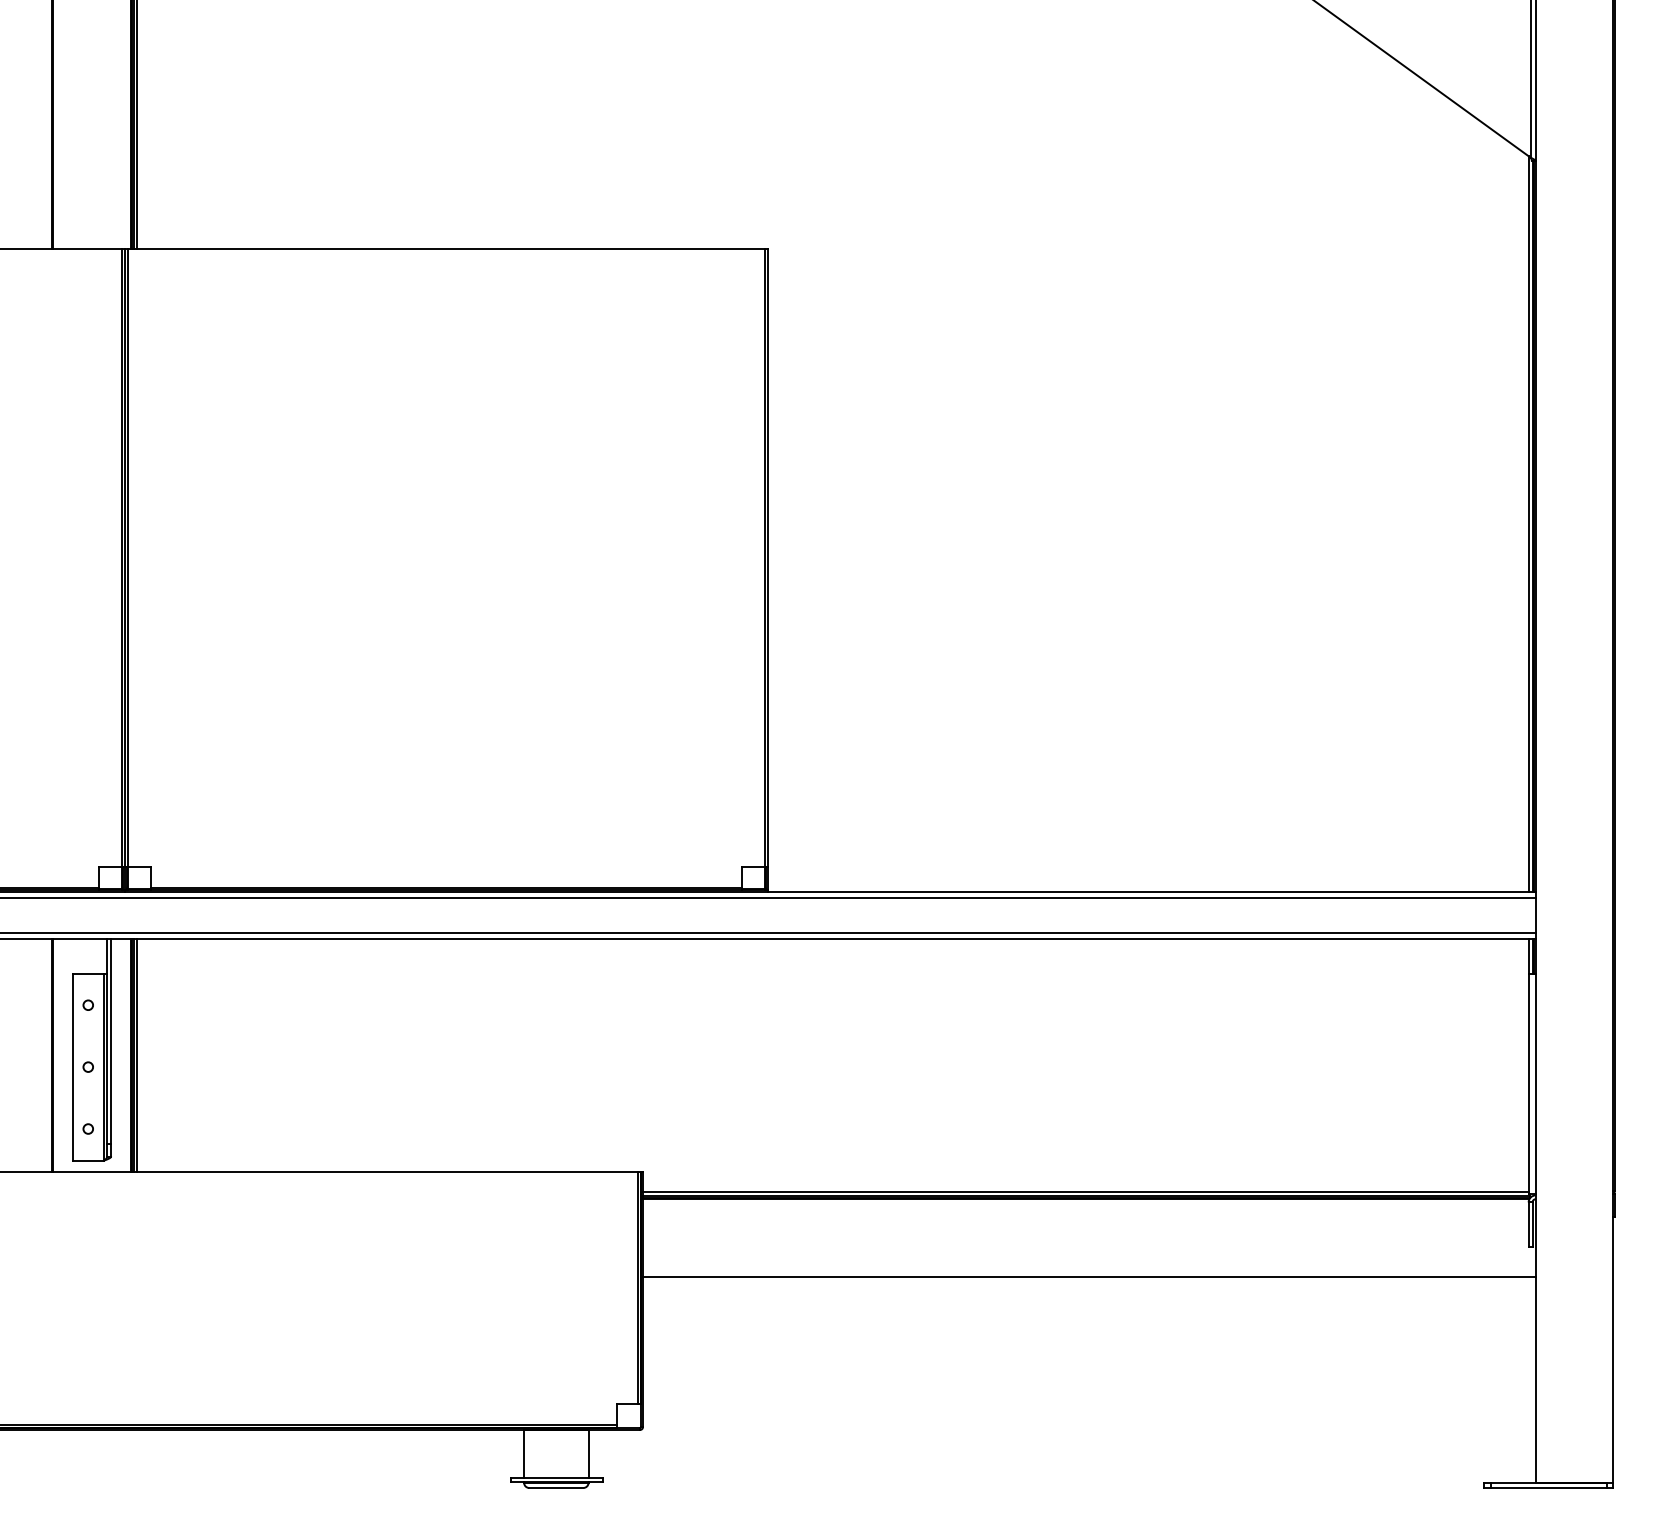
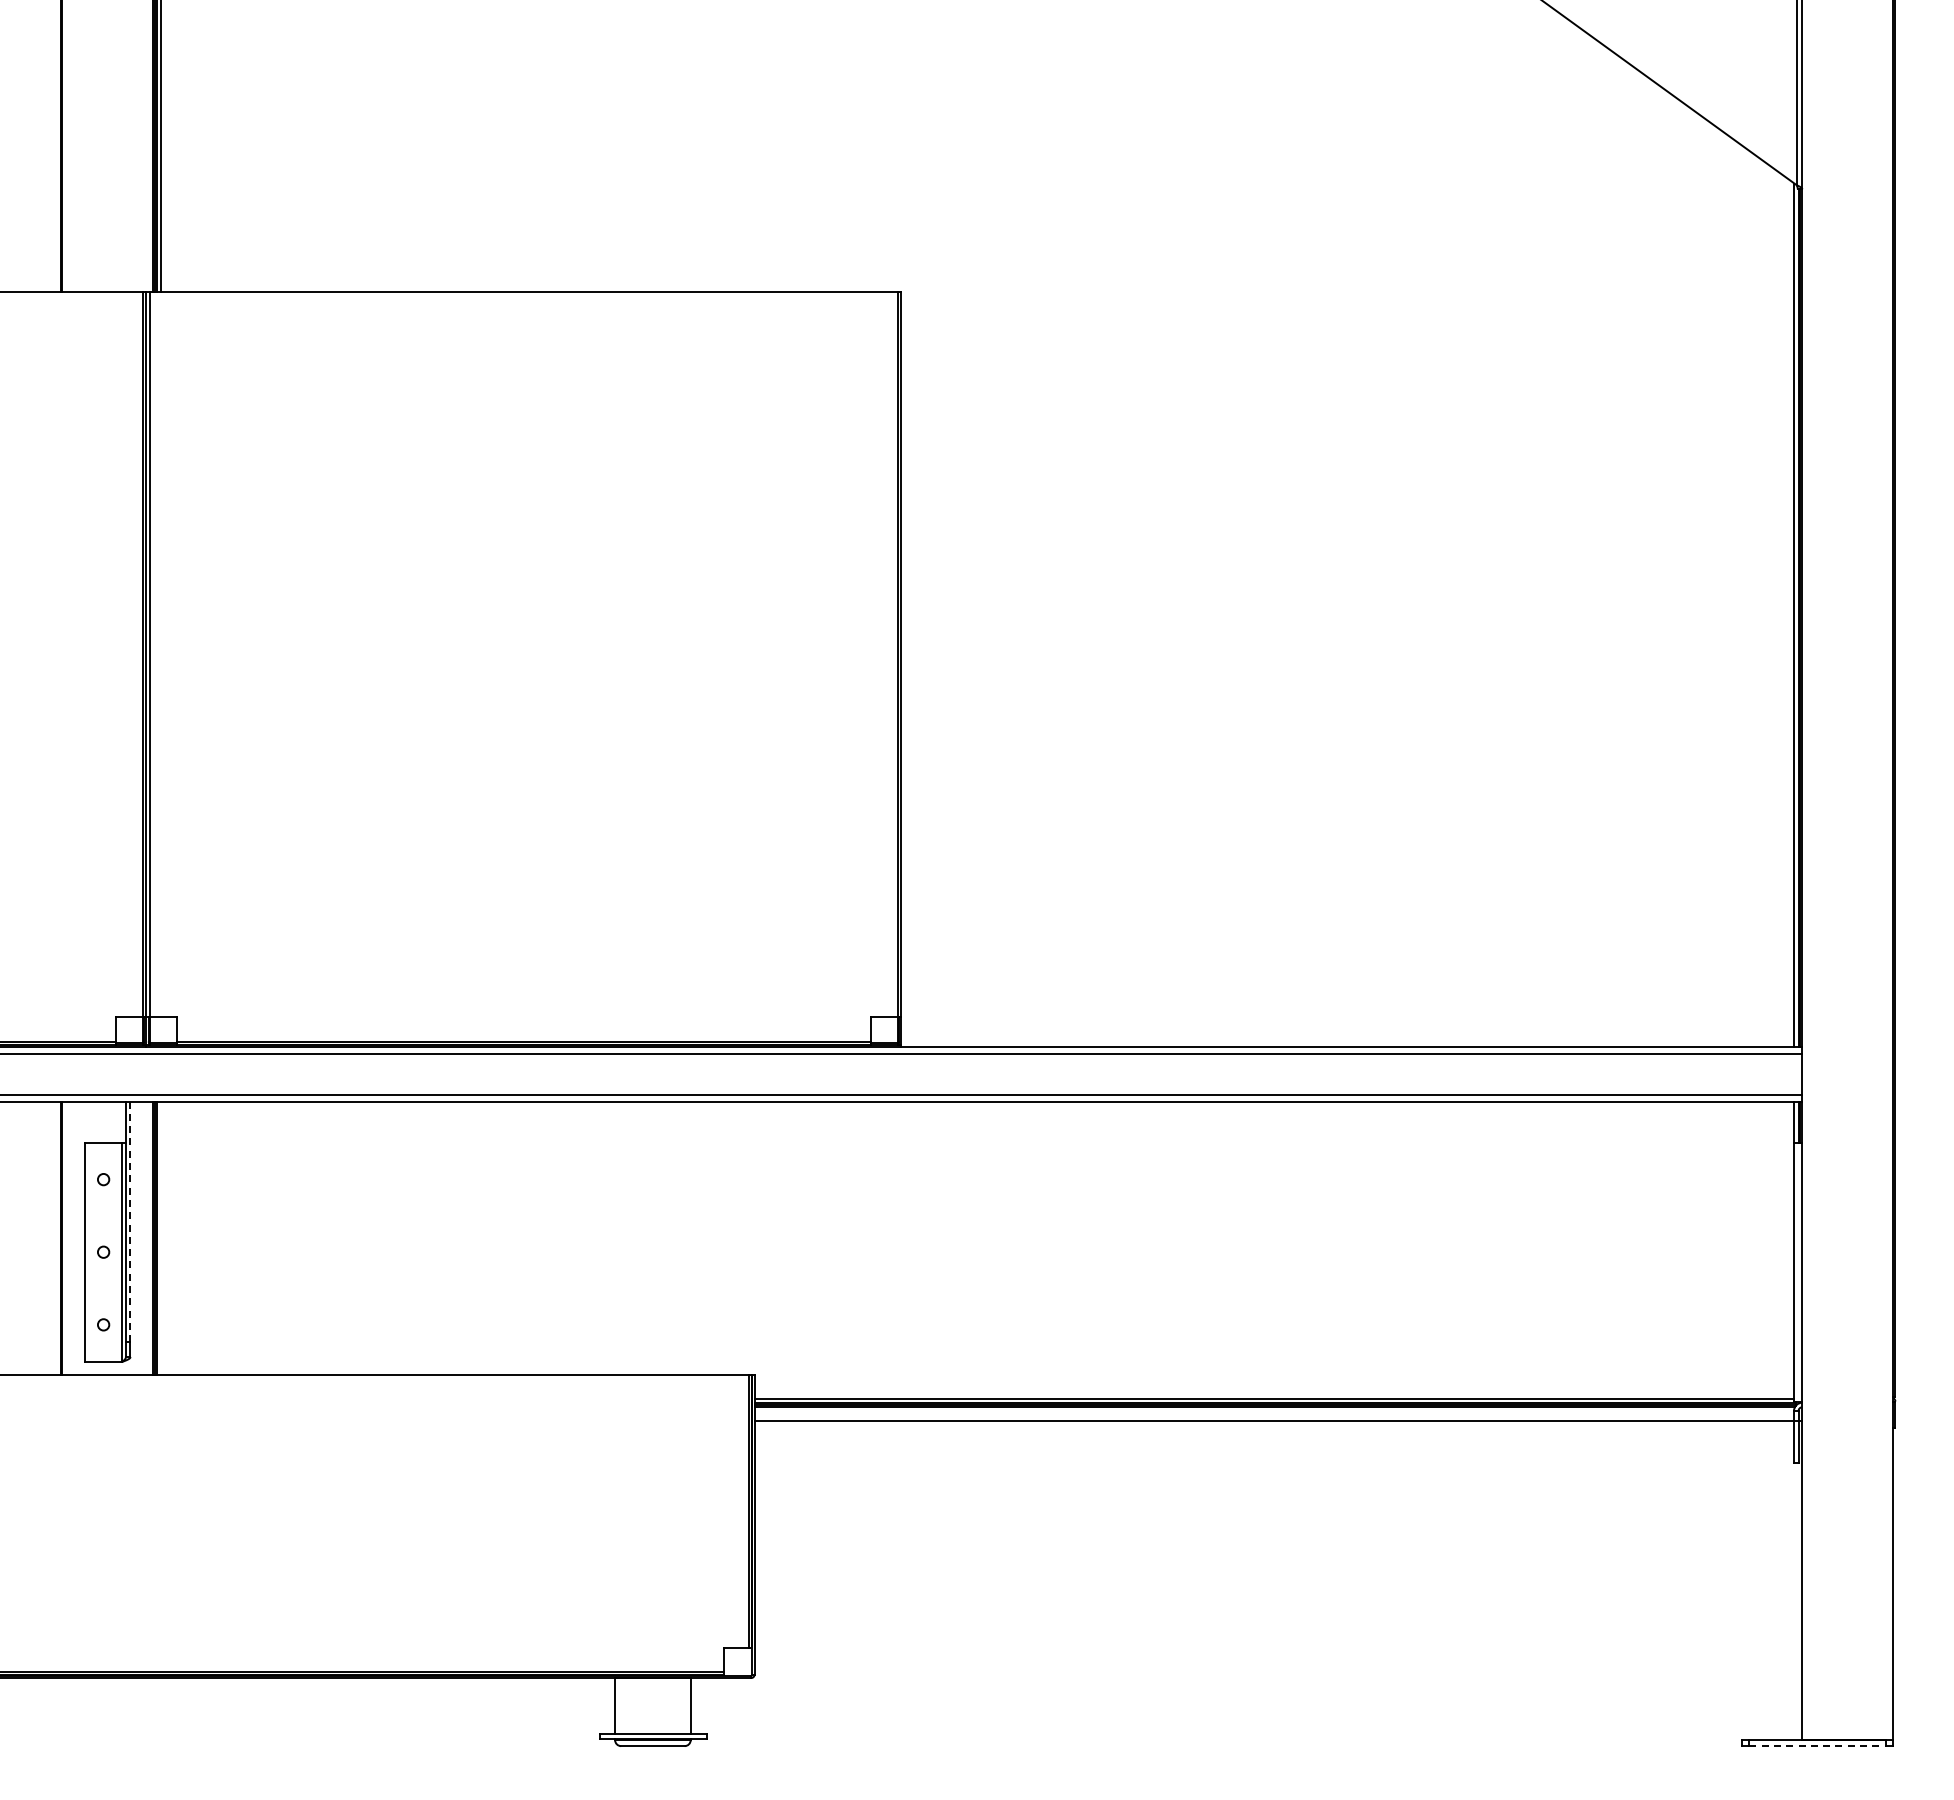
line: (111, 1041) -> (130, 1222), solid -> dashed
line: (137, 1055) -> (161, 1238), removed
line: (1089, 1276) -> (1278, 1421), moved
line: (1548, 1488) -> (1817, 1746), solid -> dashed

